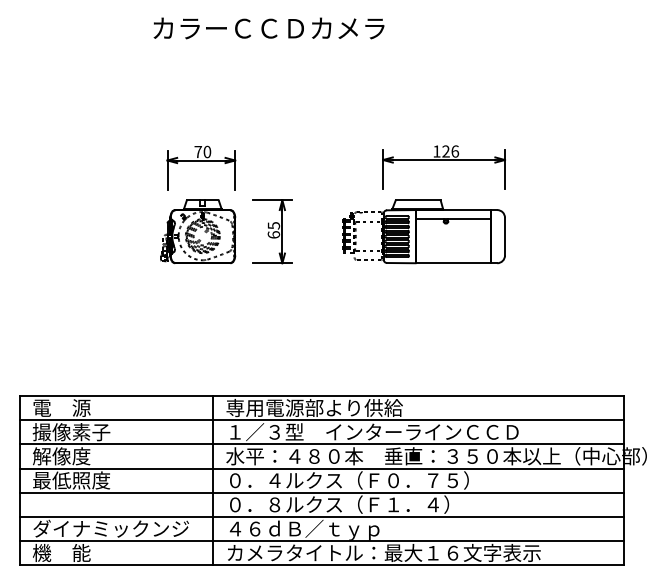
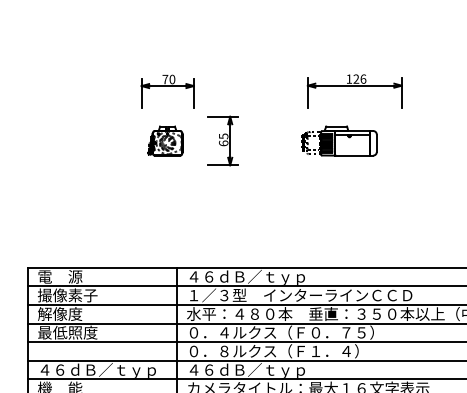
part: (198, 231) -> (165, 140), size x0.6
part: (423, 231) -> (338, 140), size x0.6
text: (314, 408) -> (254, 277), 専用電源部より供給 -> ４６ｄＢ／ｔｙｐ
text: (110, 529) -> (97, 370), ダイナミックンジ -> ４６ｄＢ／ｔｙｐ

